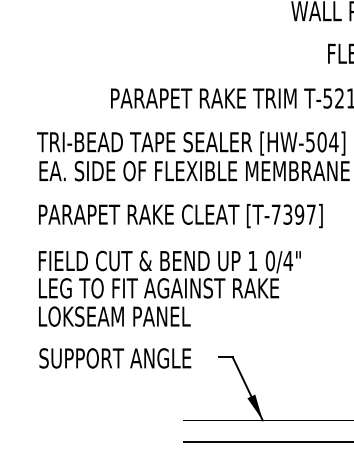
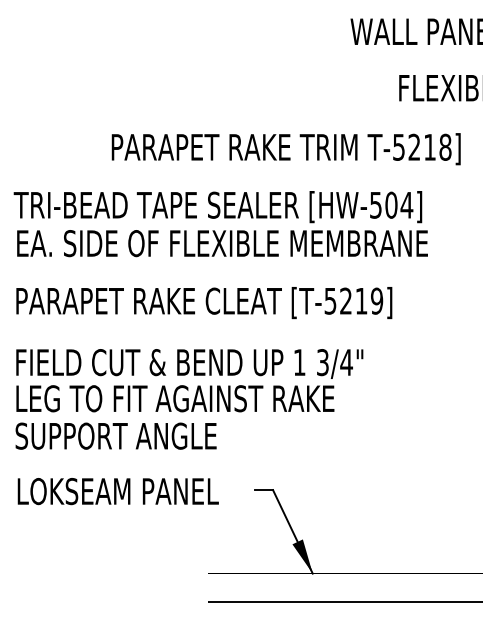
text: (293, 214) -> (353, 300), [T-7397] -> [T-5219]
text: (270, 260) -> (322, 362), 0/4" -> 3/4"
text: (114, 316) -> (116, 435), LOKSEAM PANEL -> SUPPORT ANGLE
text: (115, 358) -> (117, 491), SUPPORT ANGLE -> LOKSEAM PANEL

